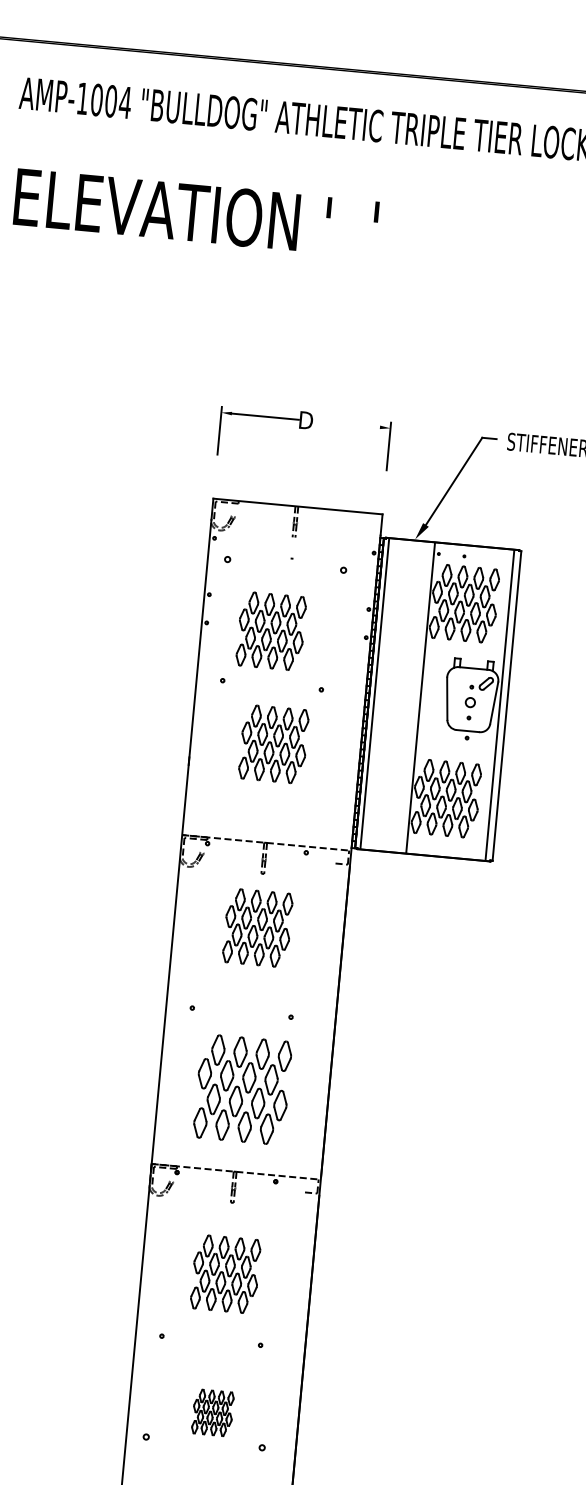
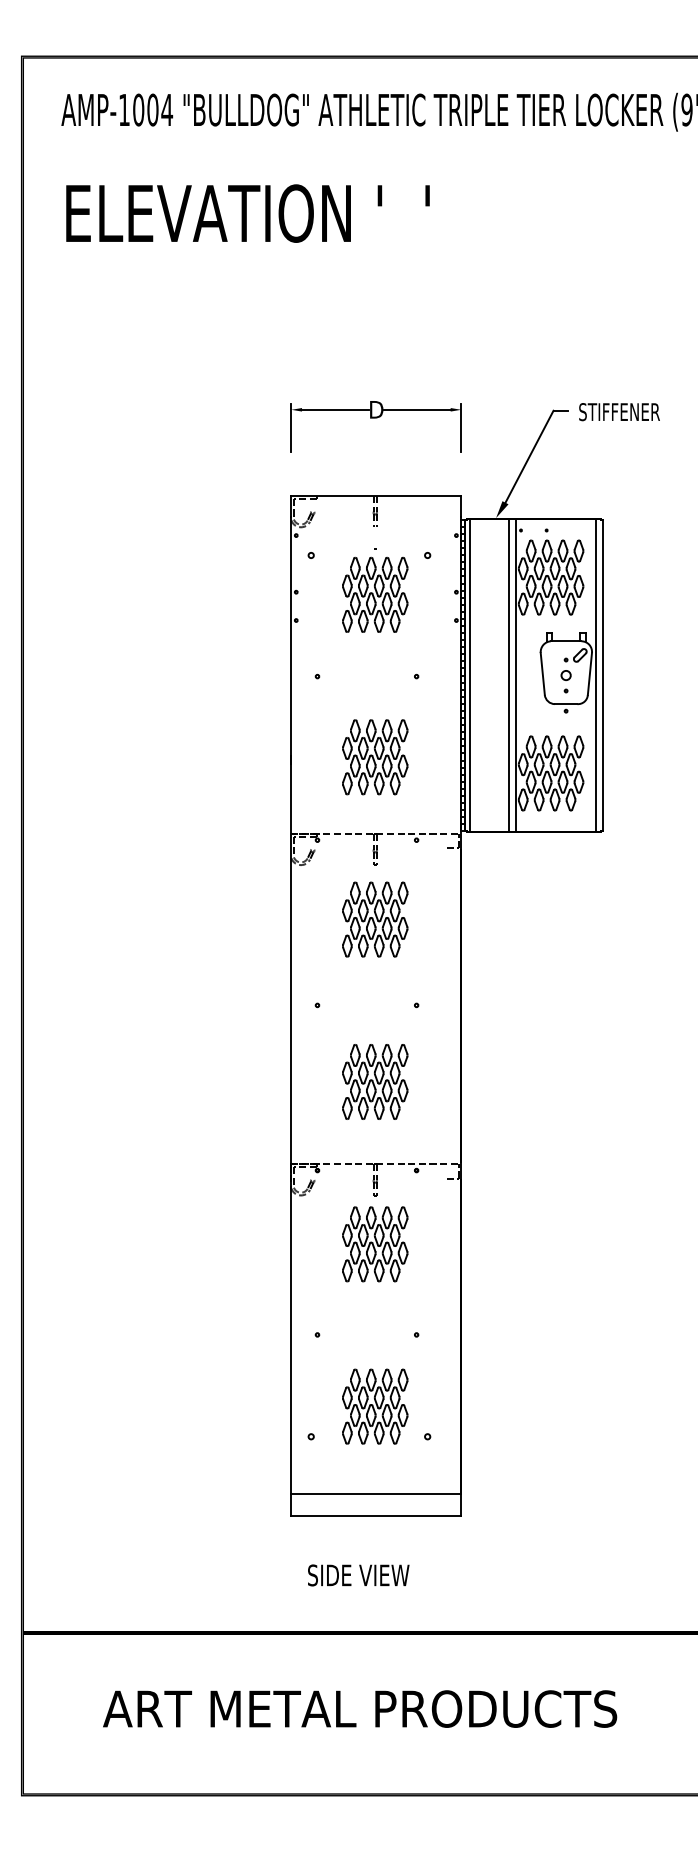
line: (345, 423) -> (416, 409), added
part: (271, 630) -> (375, 594), moved
line: (414, 697) -> (509, 675), added
part: (274, 744) -> (375, 757), moved
part: (243, 1089) -> (375, 1081), size x0.71
part: (225, 1274) -> (375, 1244), moved
part: (213, 1412) -> (375, 1406), size x1.67

